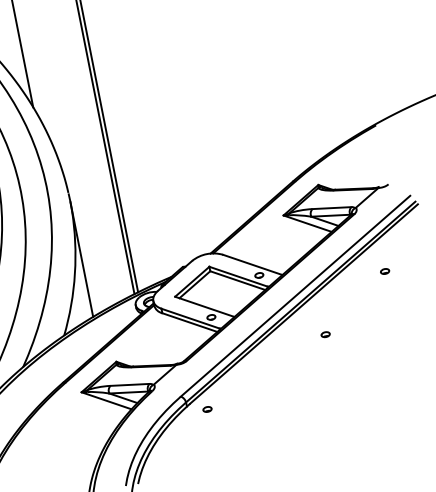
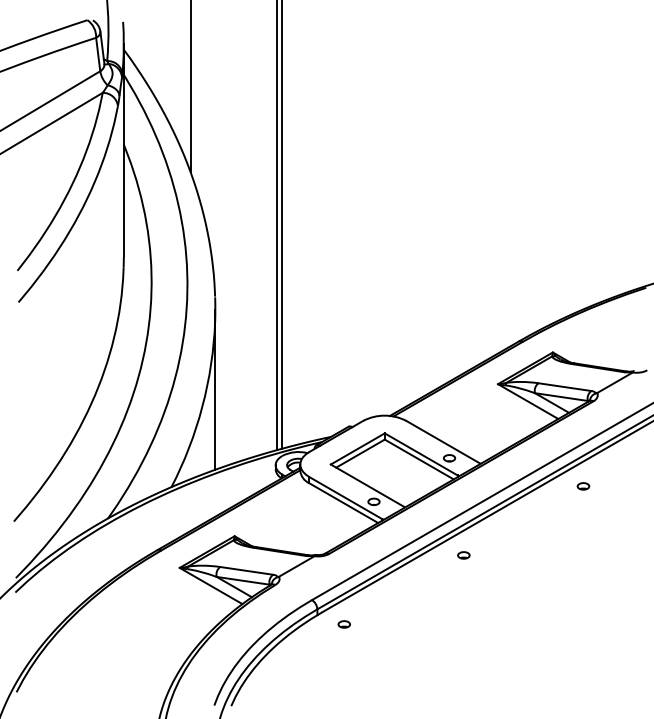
part: (385, 271) -> (583, 486), moved
part: (325, 334) -> (463, 555), moved

